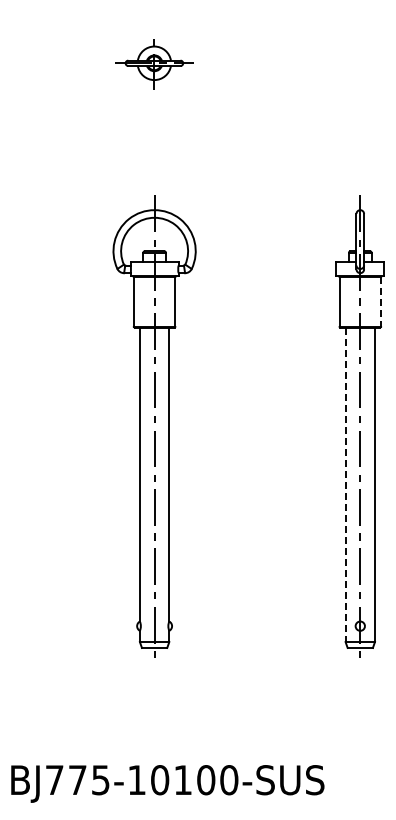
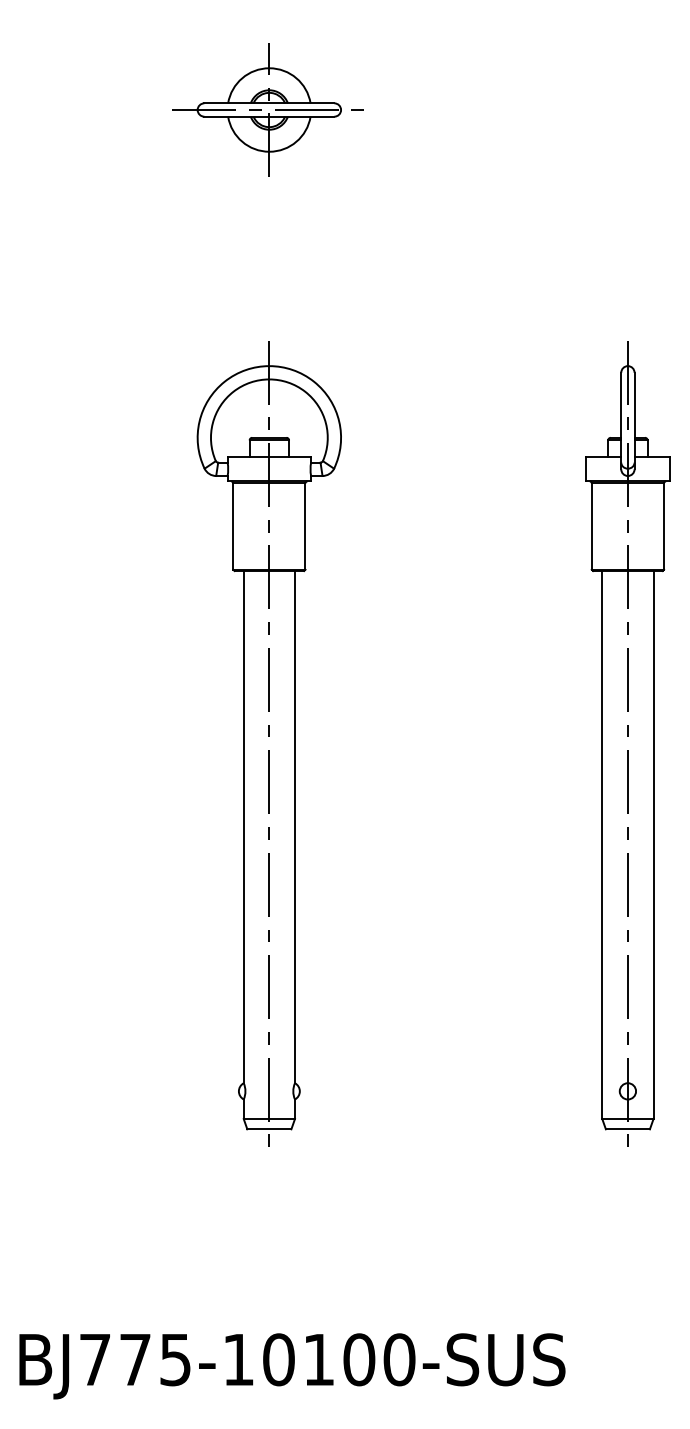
part: (153, 63) -> (267, 110), size x1.43
line: (381, 302) -> (664, 527), dashed -> solid
line: (345, 485) -> (602, 846), dashed -> solid

